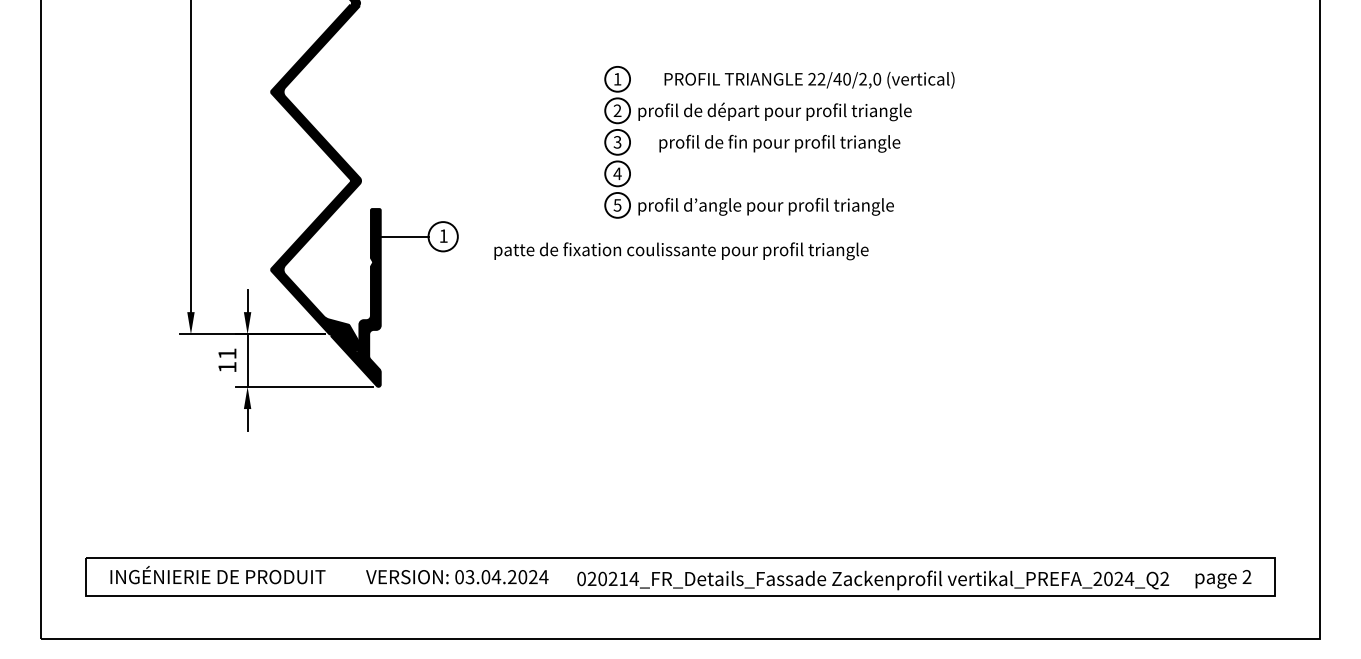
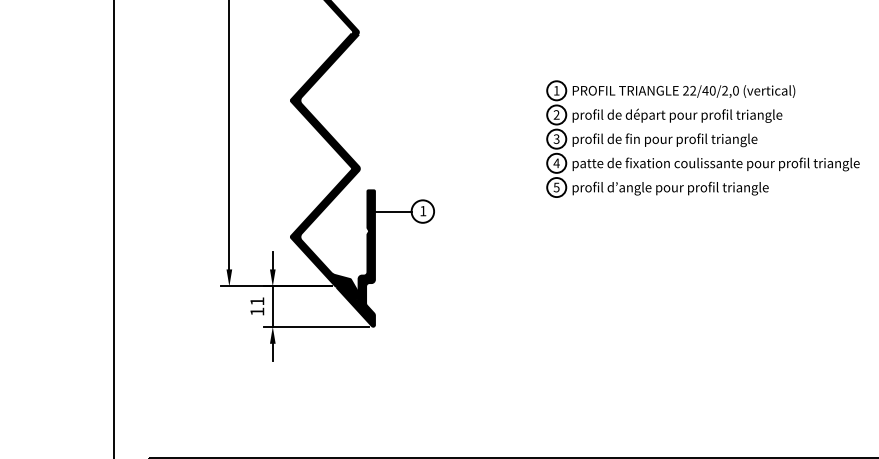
text: (809, 80) -> (683, 91), moved
text: (779, 143) -> (664, 140), moved
text: (681, 251) -> (716, 164), moved

